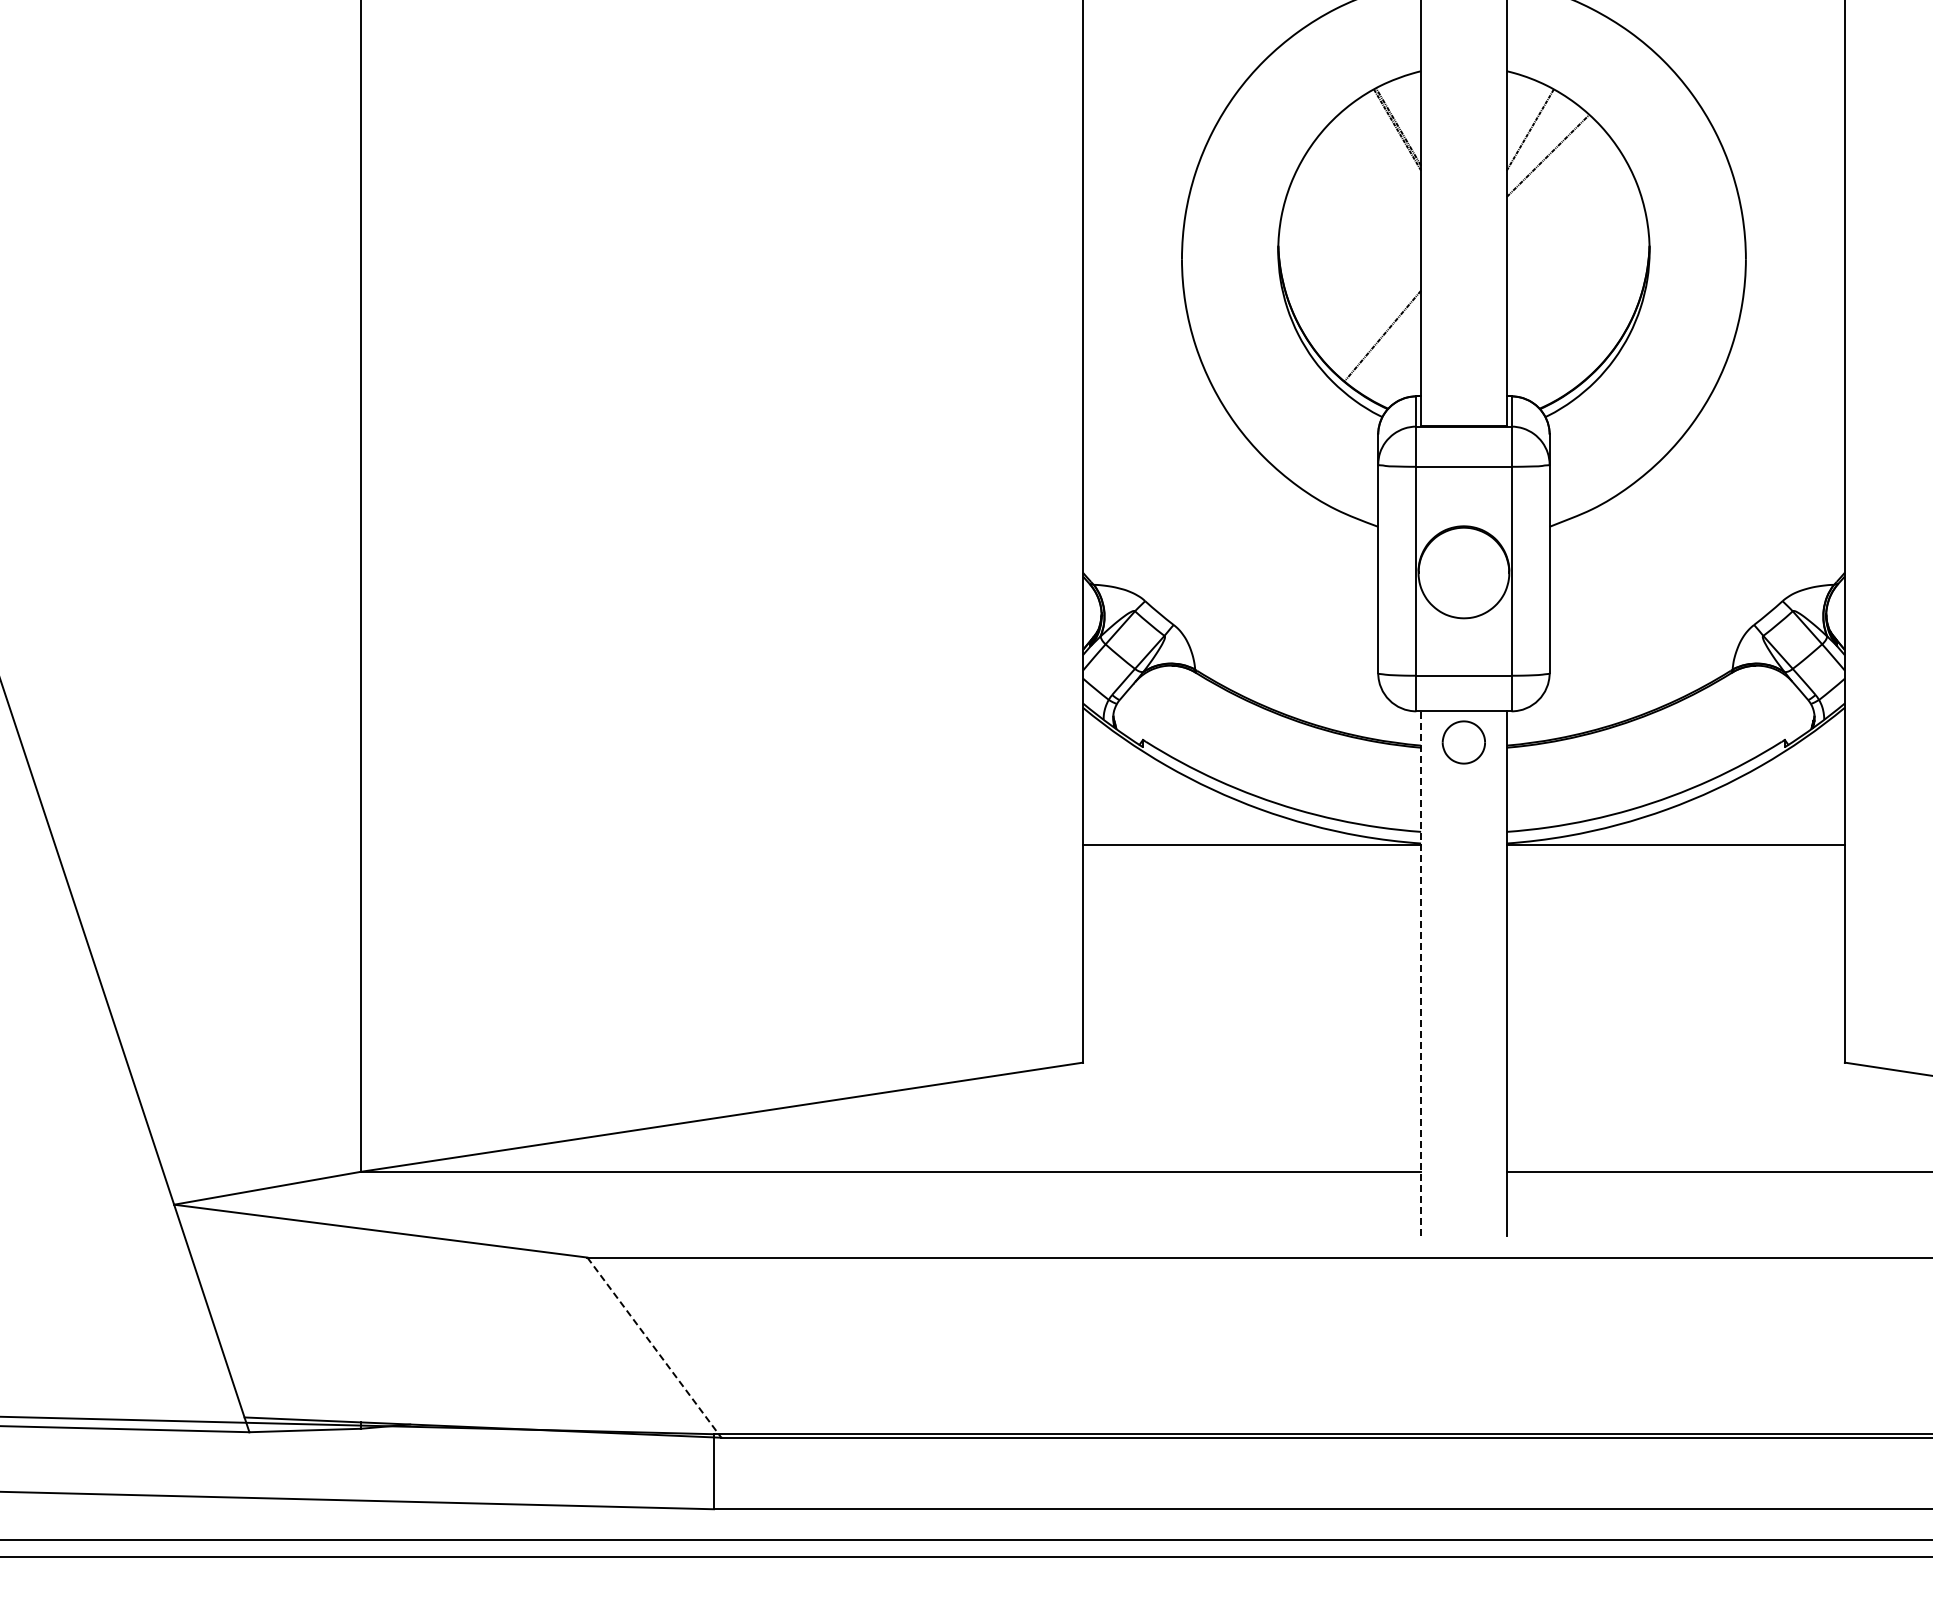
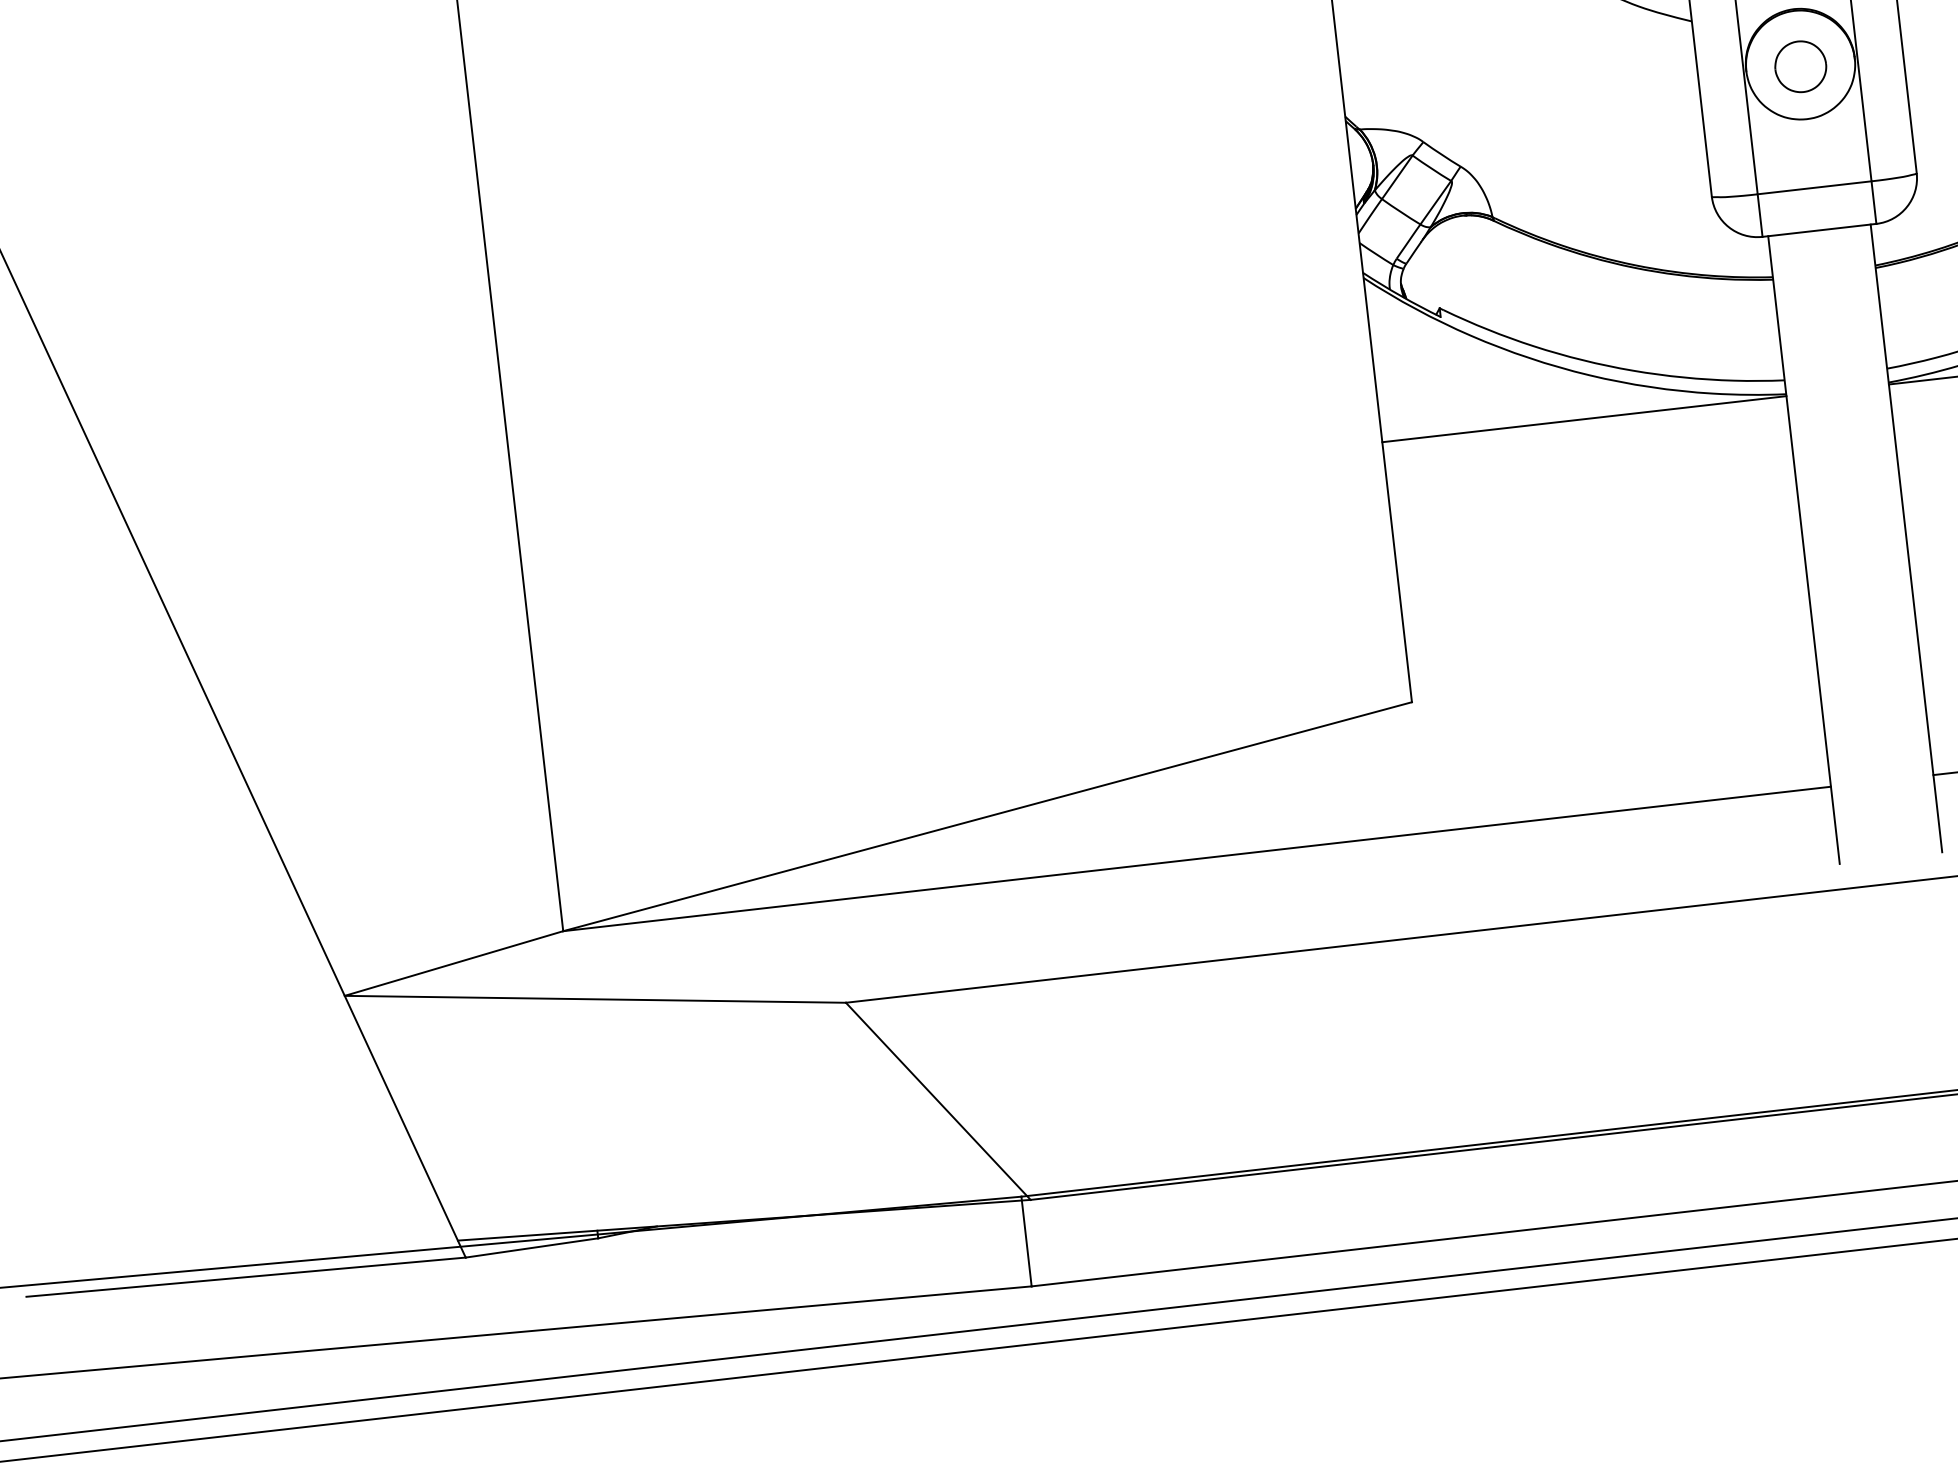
part: (1463, 742) -> (1800, 66), moved
line: (1421, 973) -> (1804, 549), dashed -> solid
line: (654, 1348) -> (938, 1102), dashed -> solid

